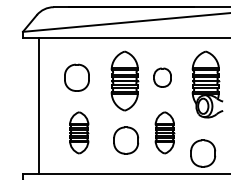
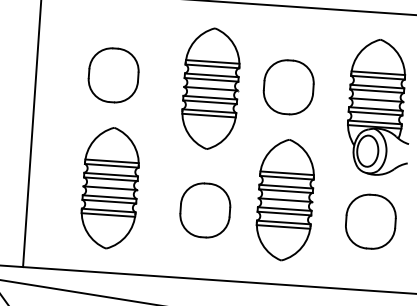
part: (162, 77) -> (288, 86), size x1.43
part: (79, 132) -> (111, 187), size x1.43
part: (164, 132) -> (284, 199), size x1.43
part: (203, 153) -> (371, 221), moved

